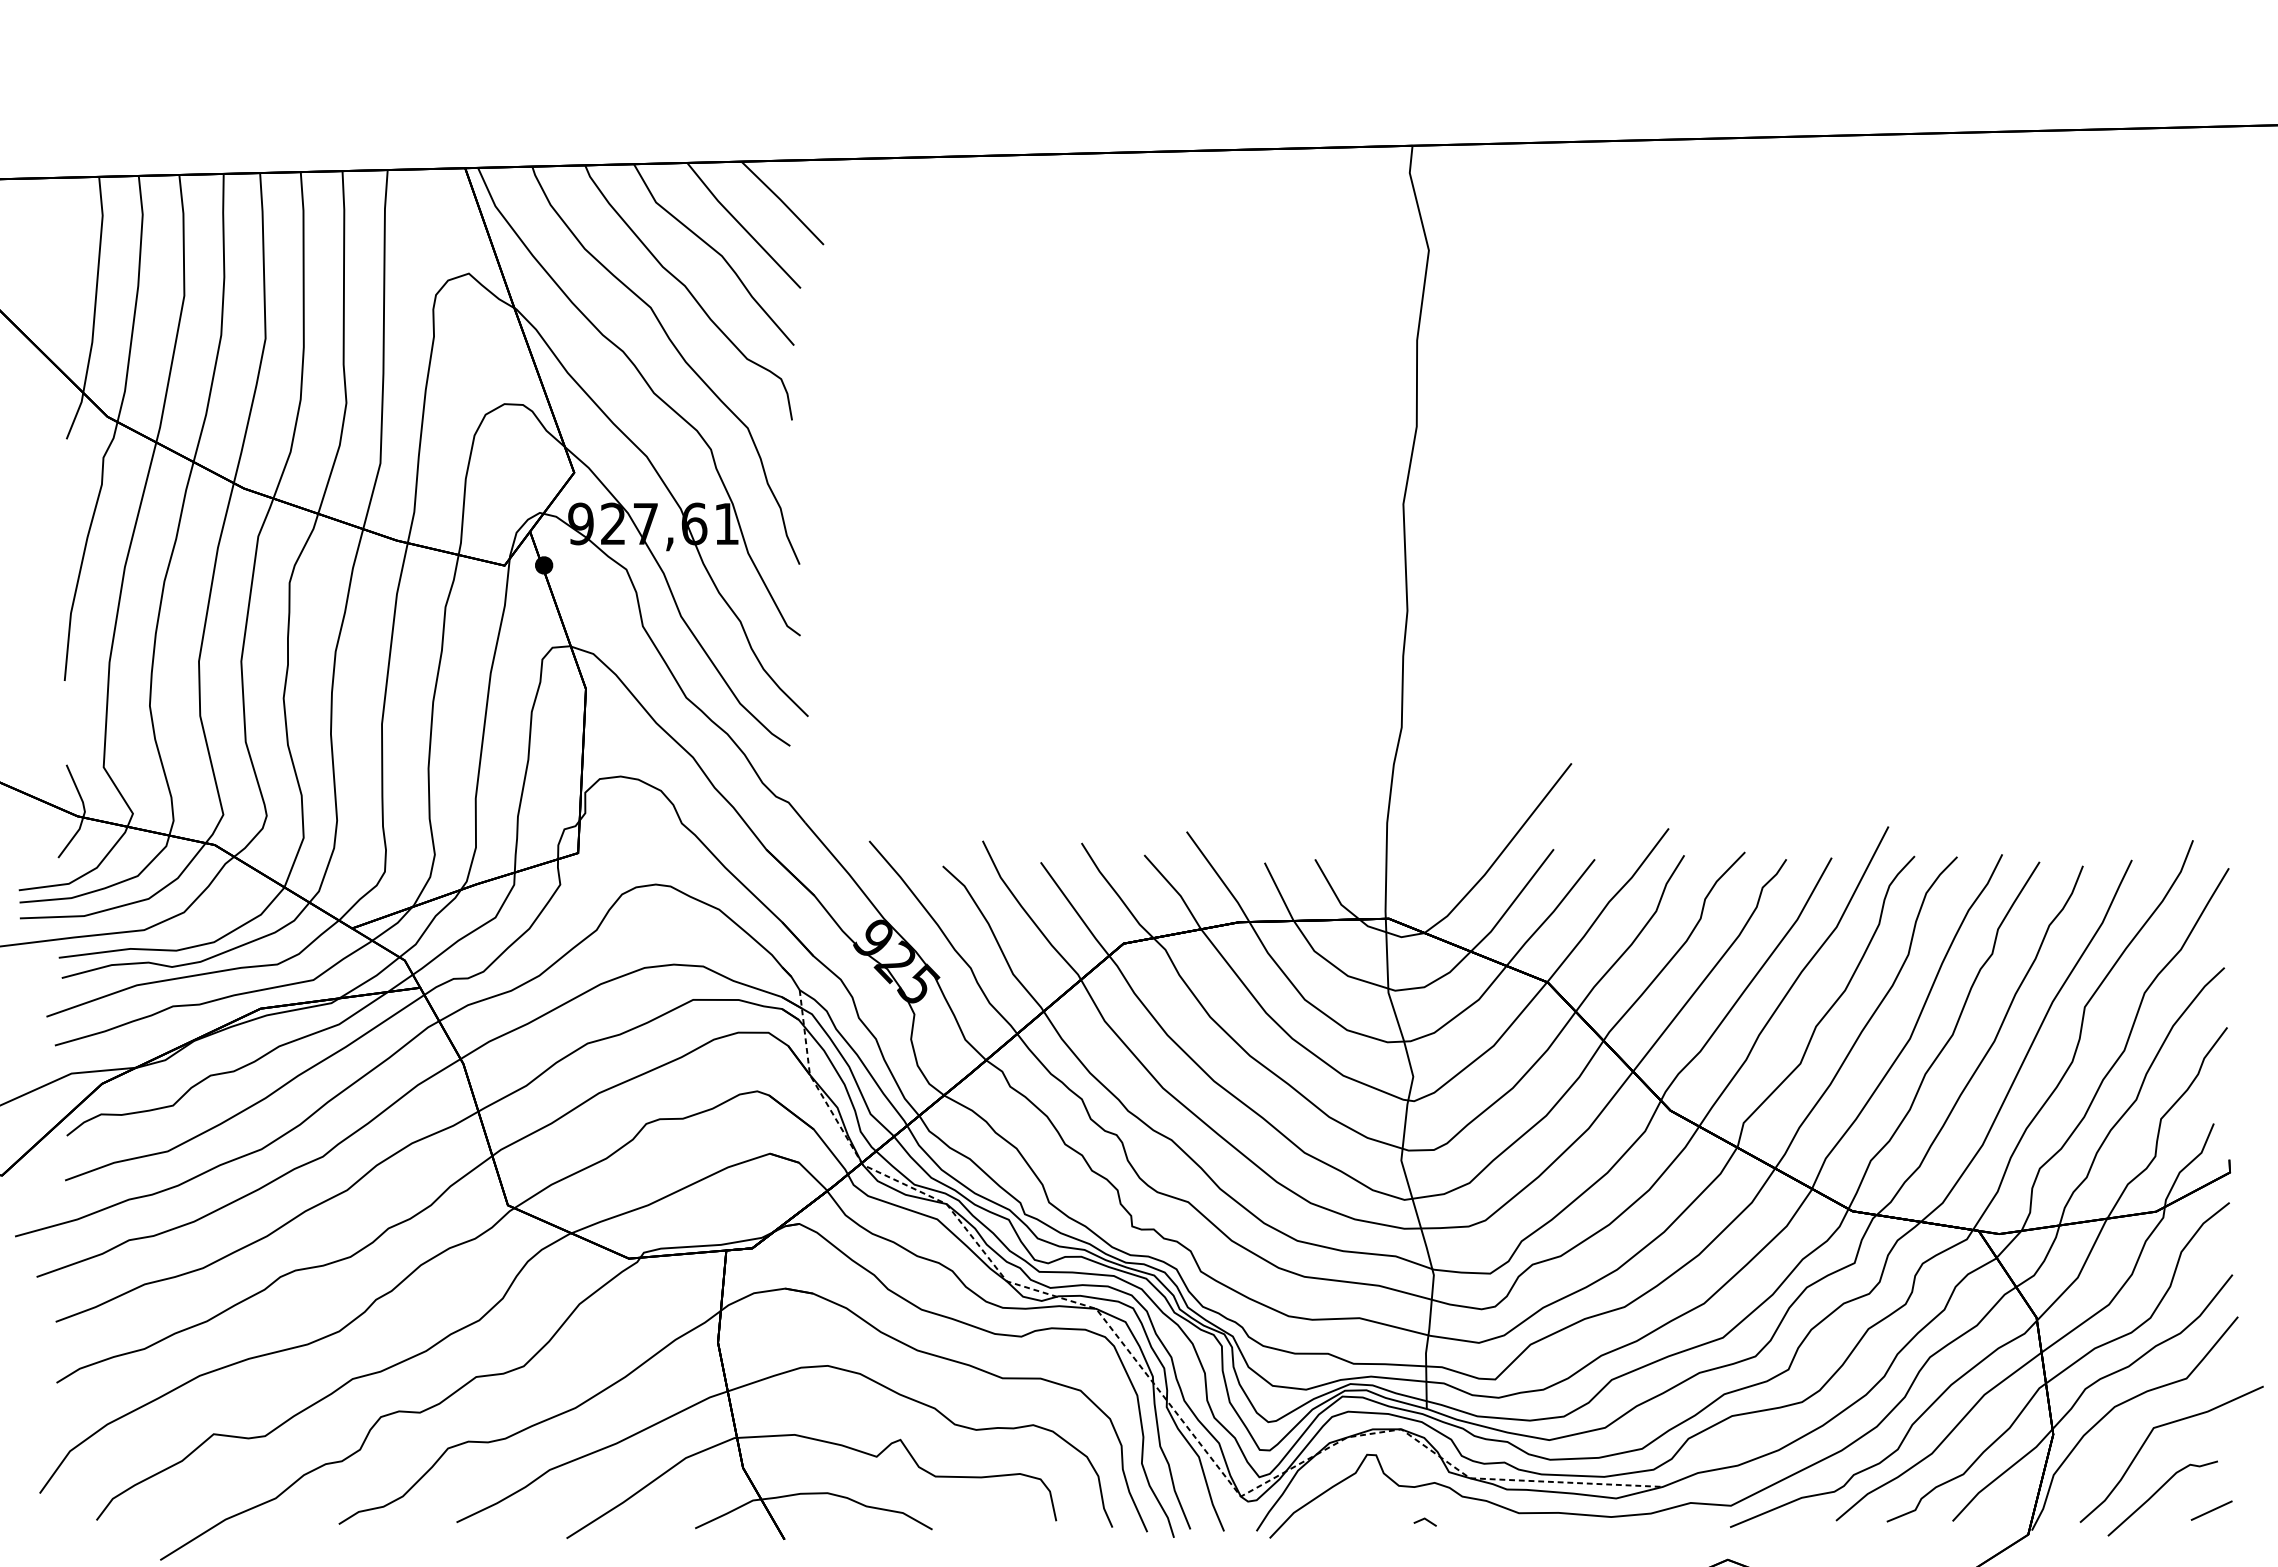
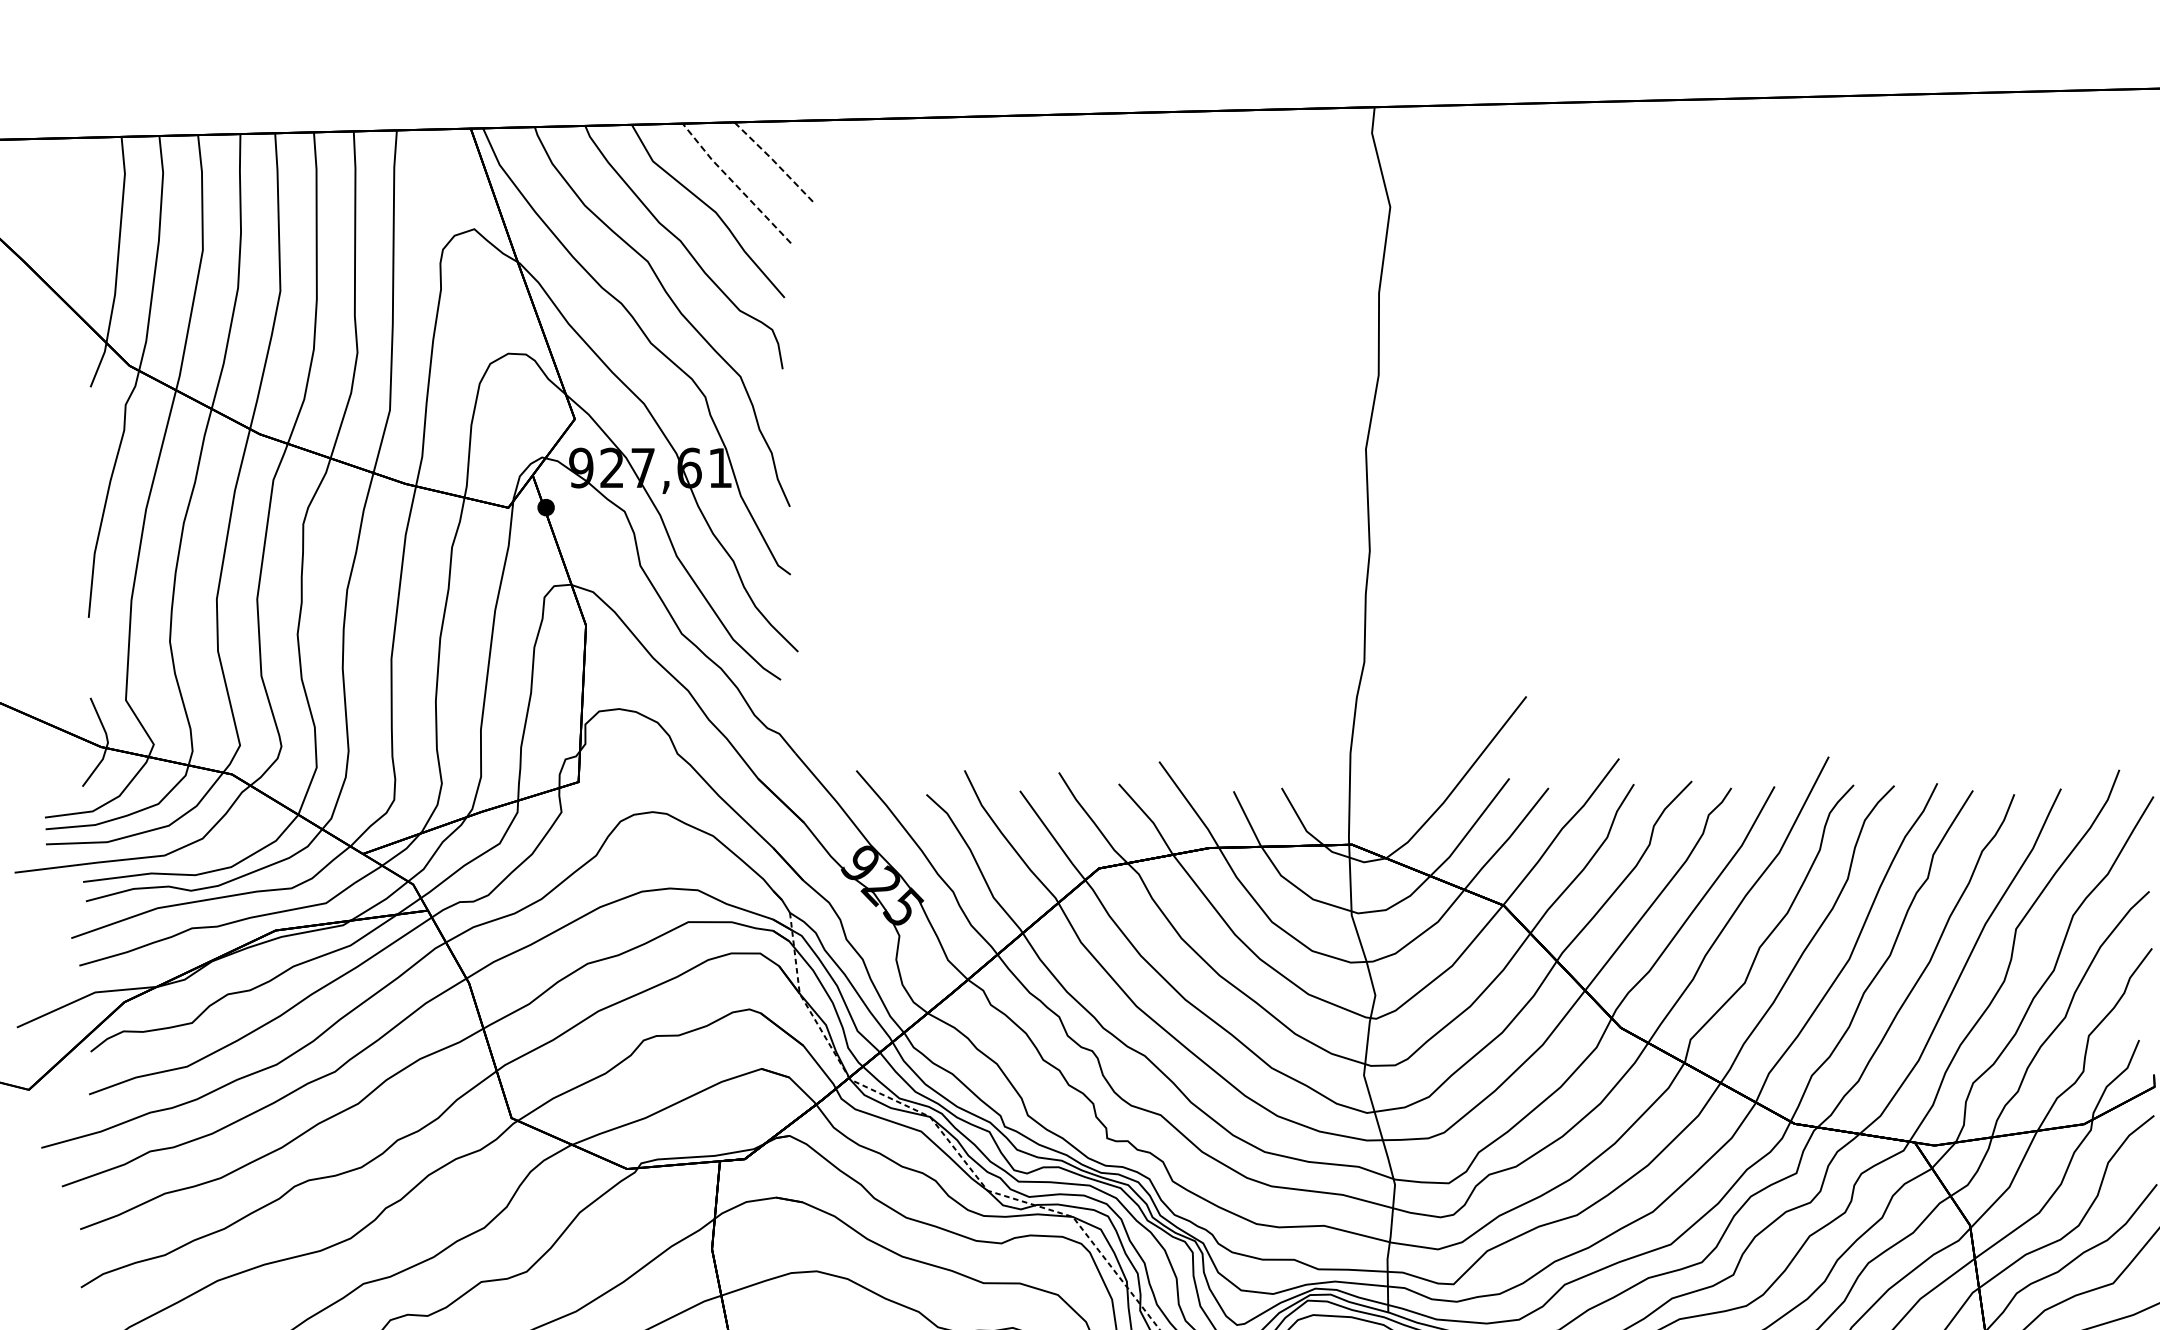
line: (782, 201) -> (773, 160), solid -> dashed
line: (742, 226) -> (735, 184), solid -> dashed

